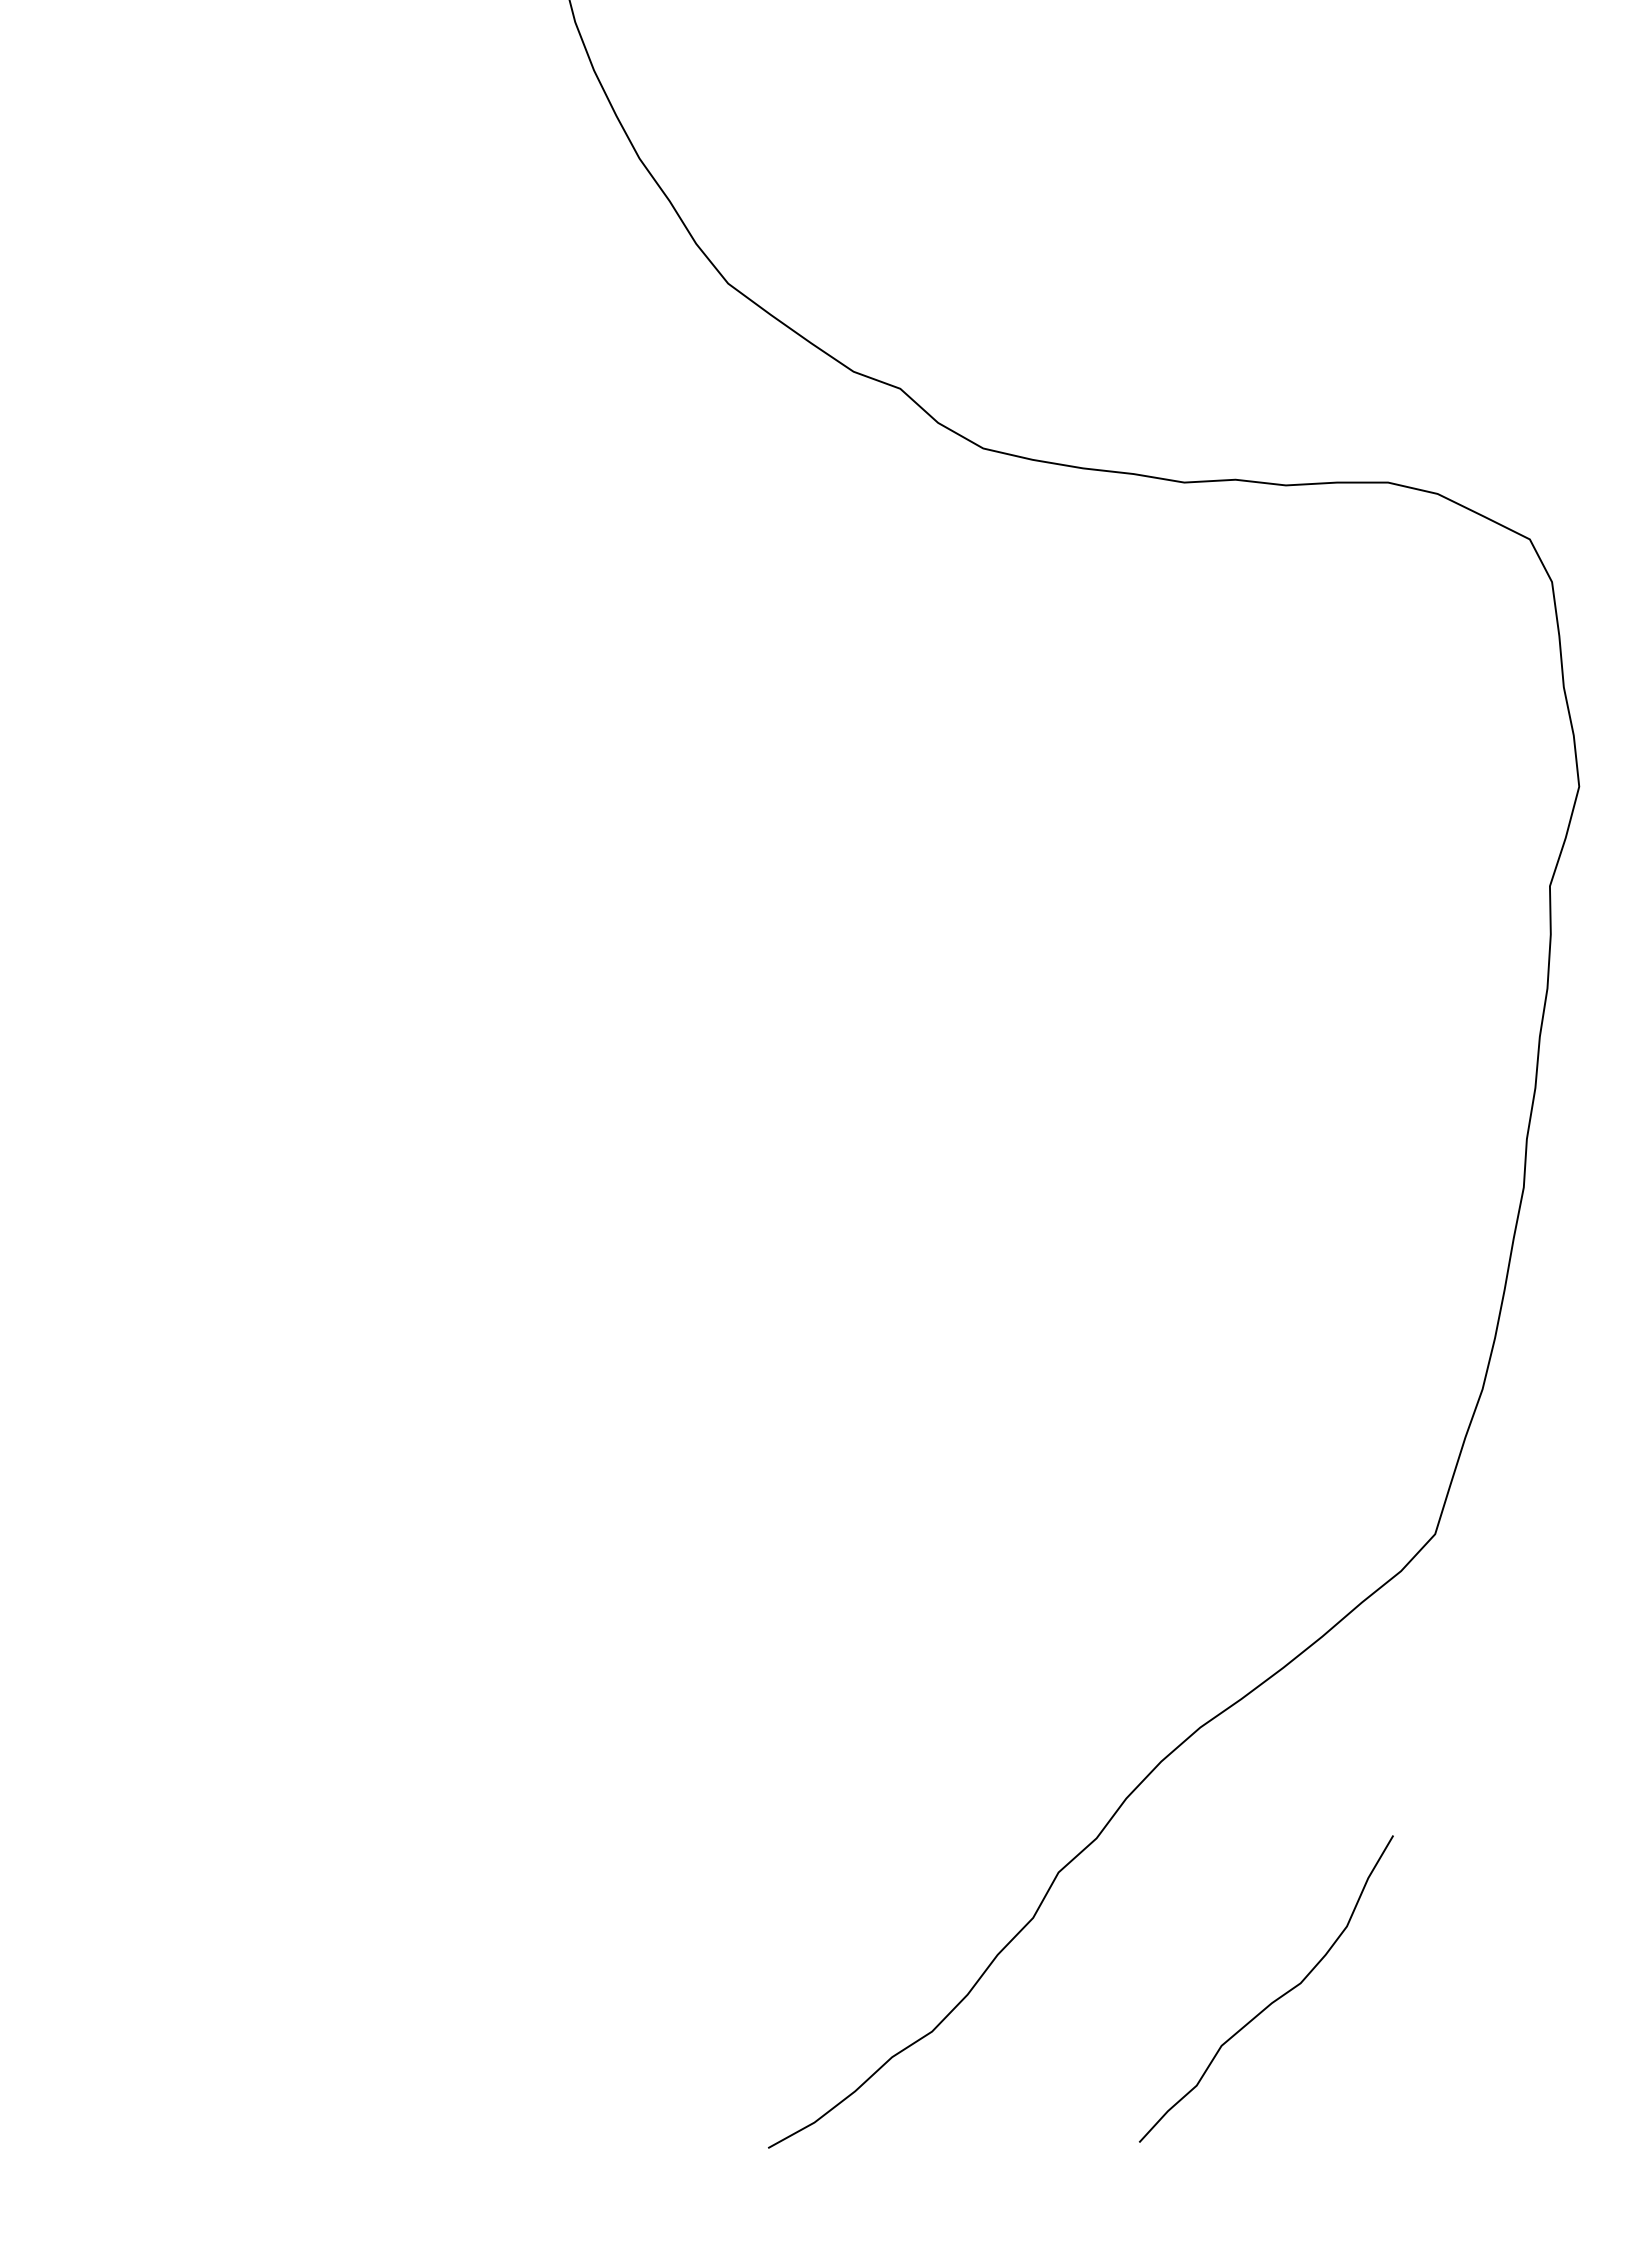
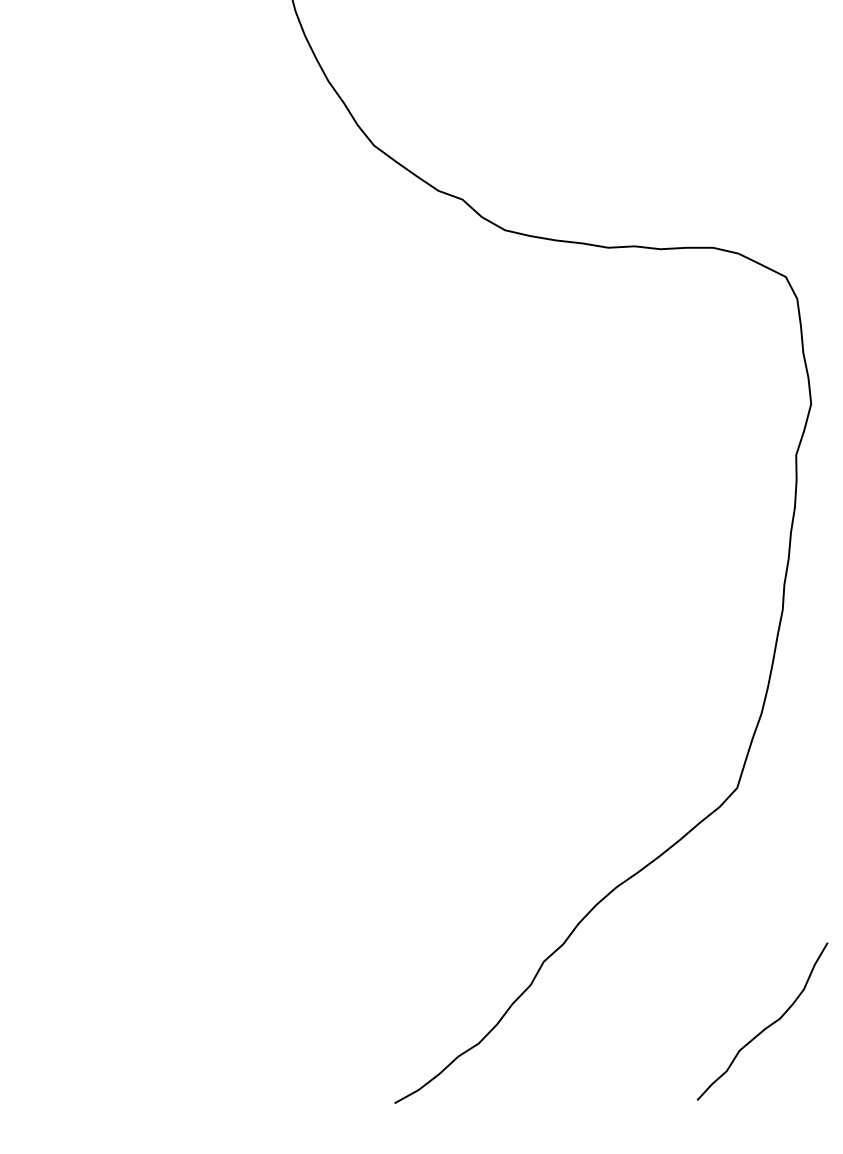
curve: (1274, 1998) -> (766, 1026), moved

